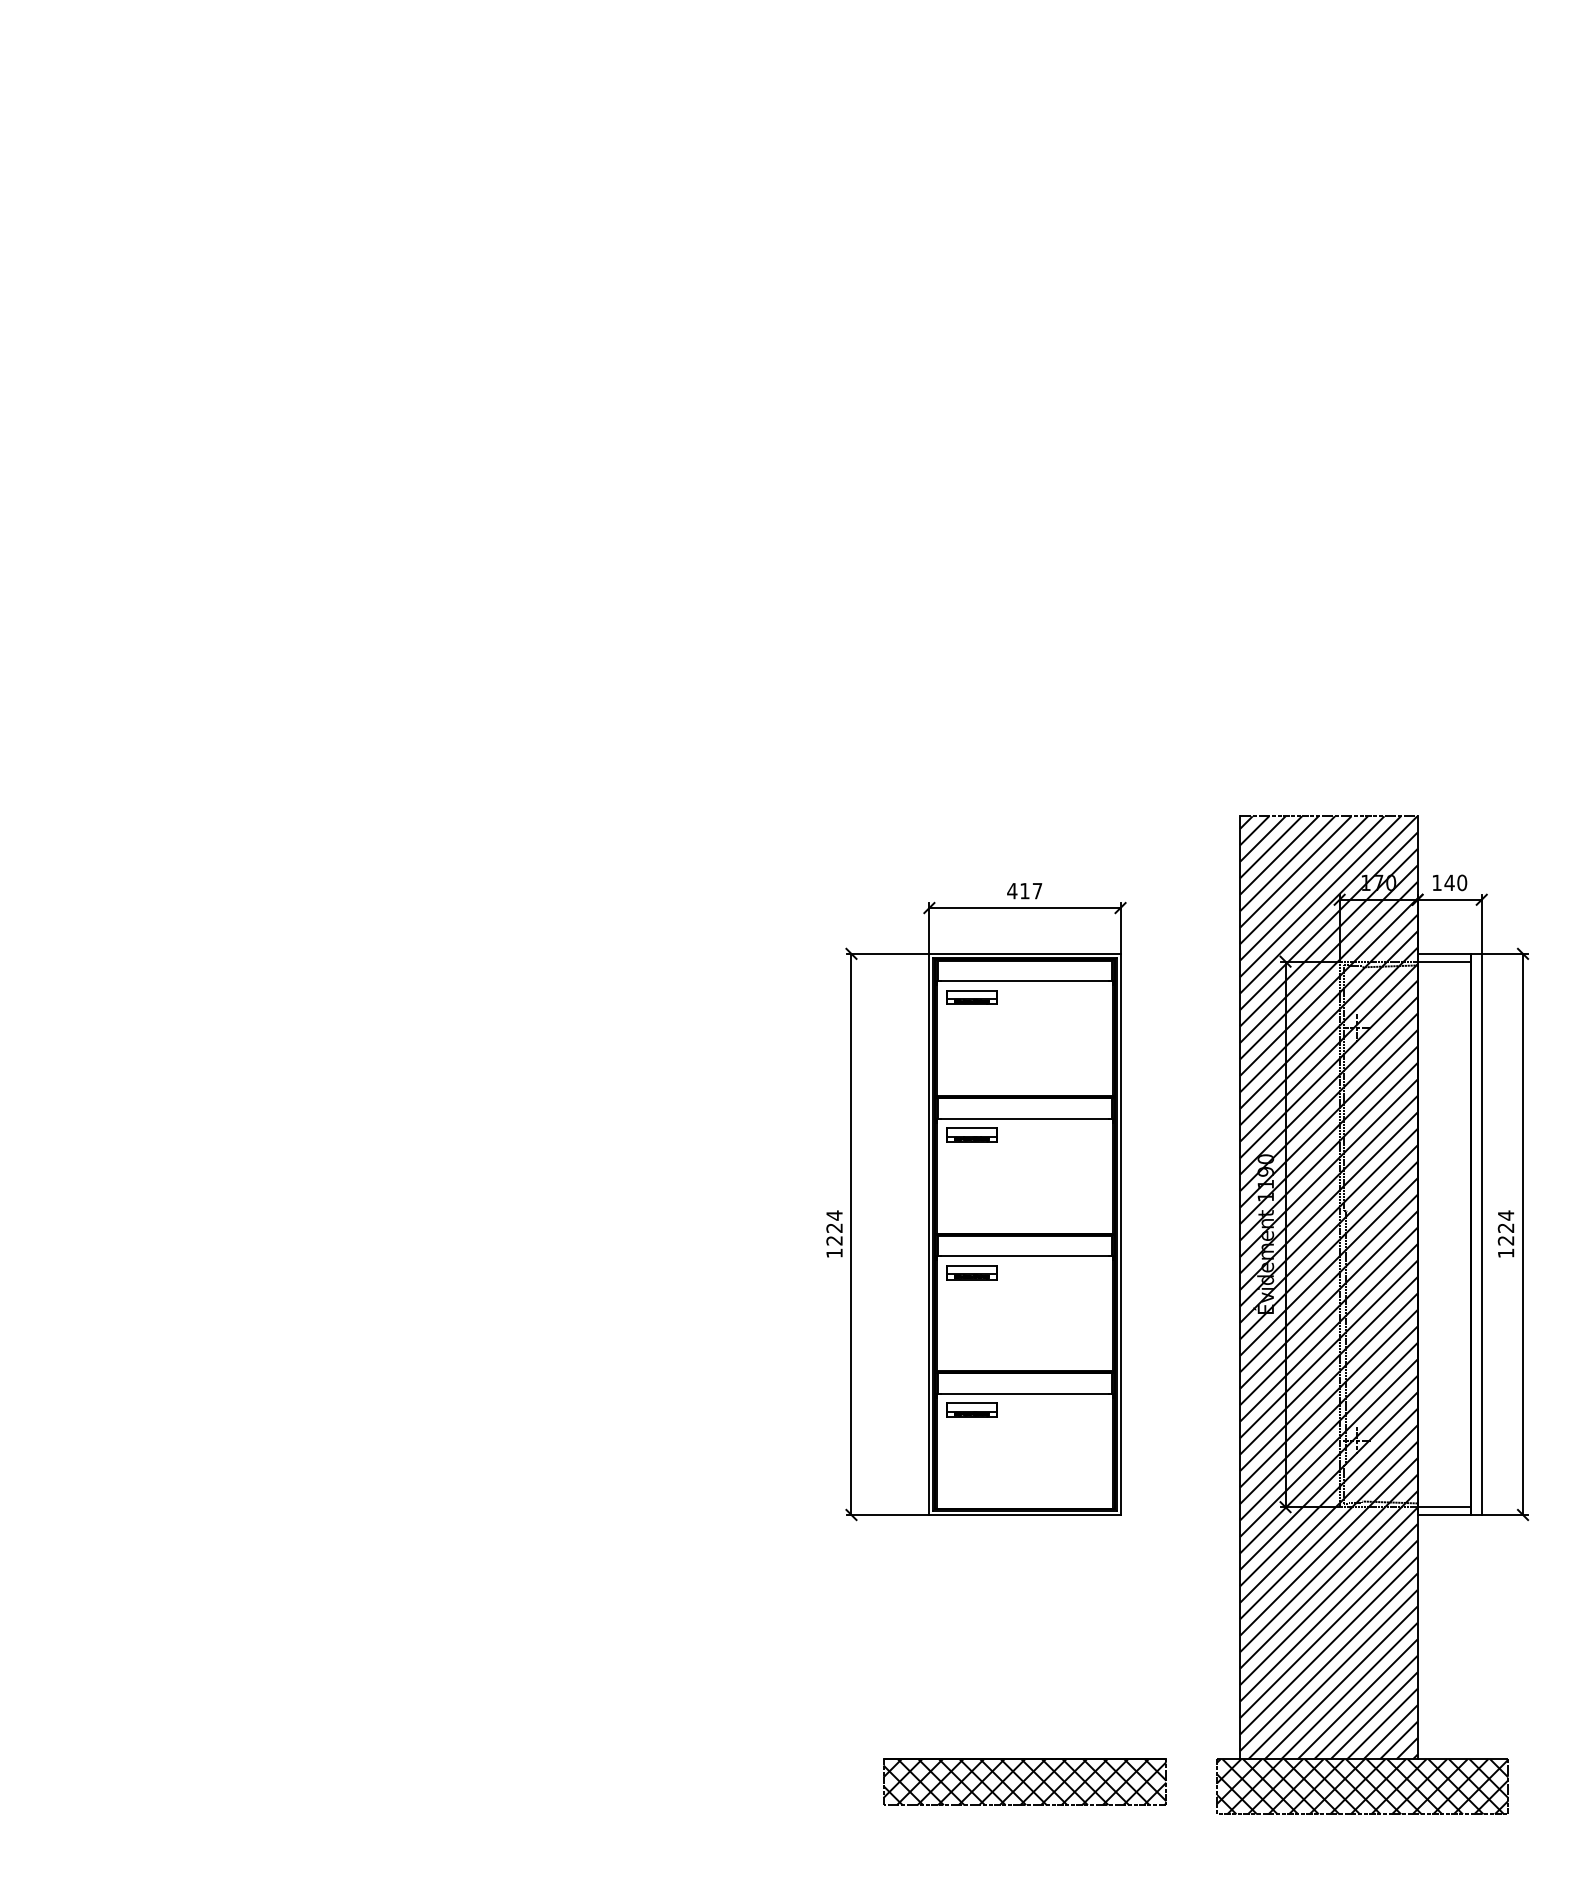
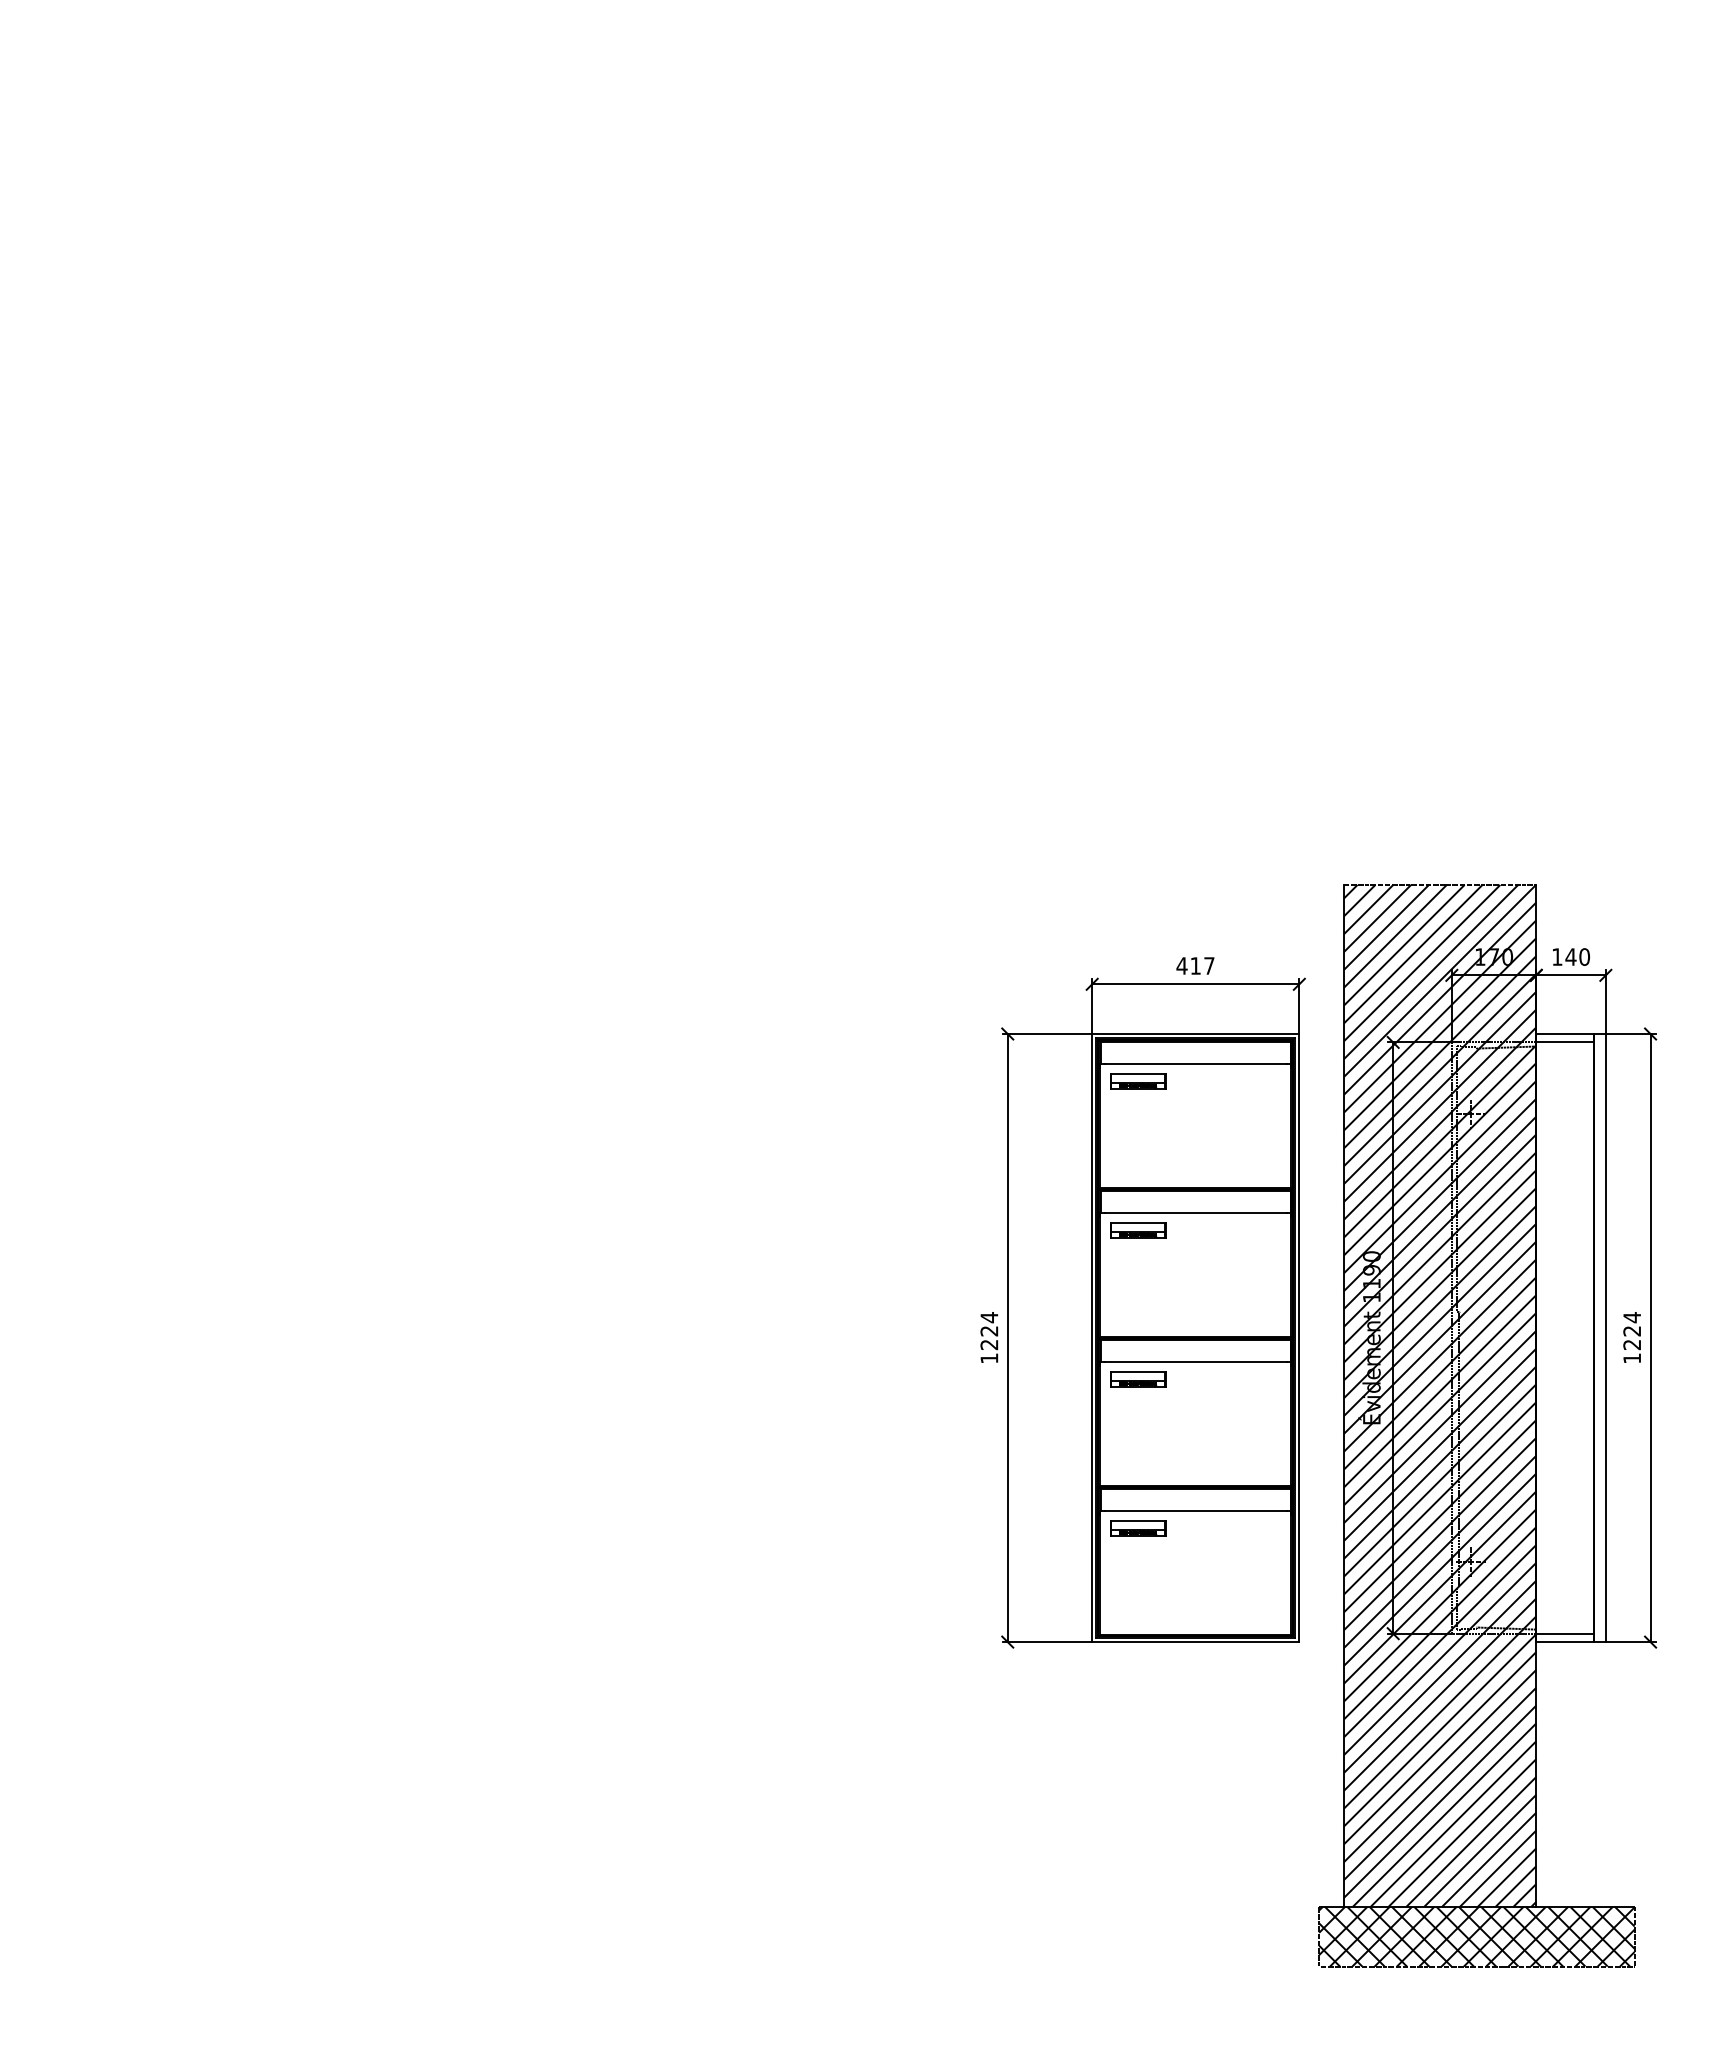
part: (975, 1201) -> (1142, 1302), moved
part: (1024, 1782) -> (1110, 1931), removed

